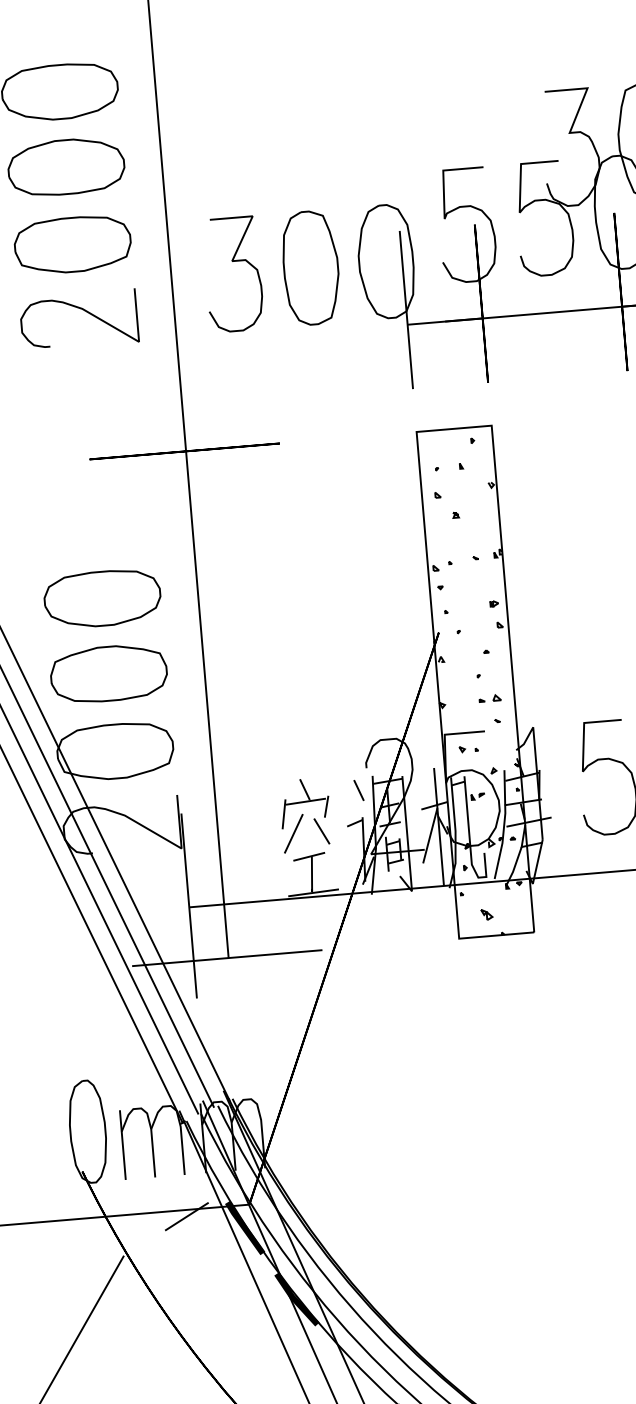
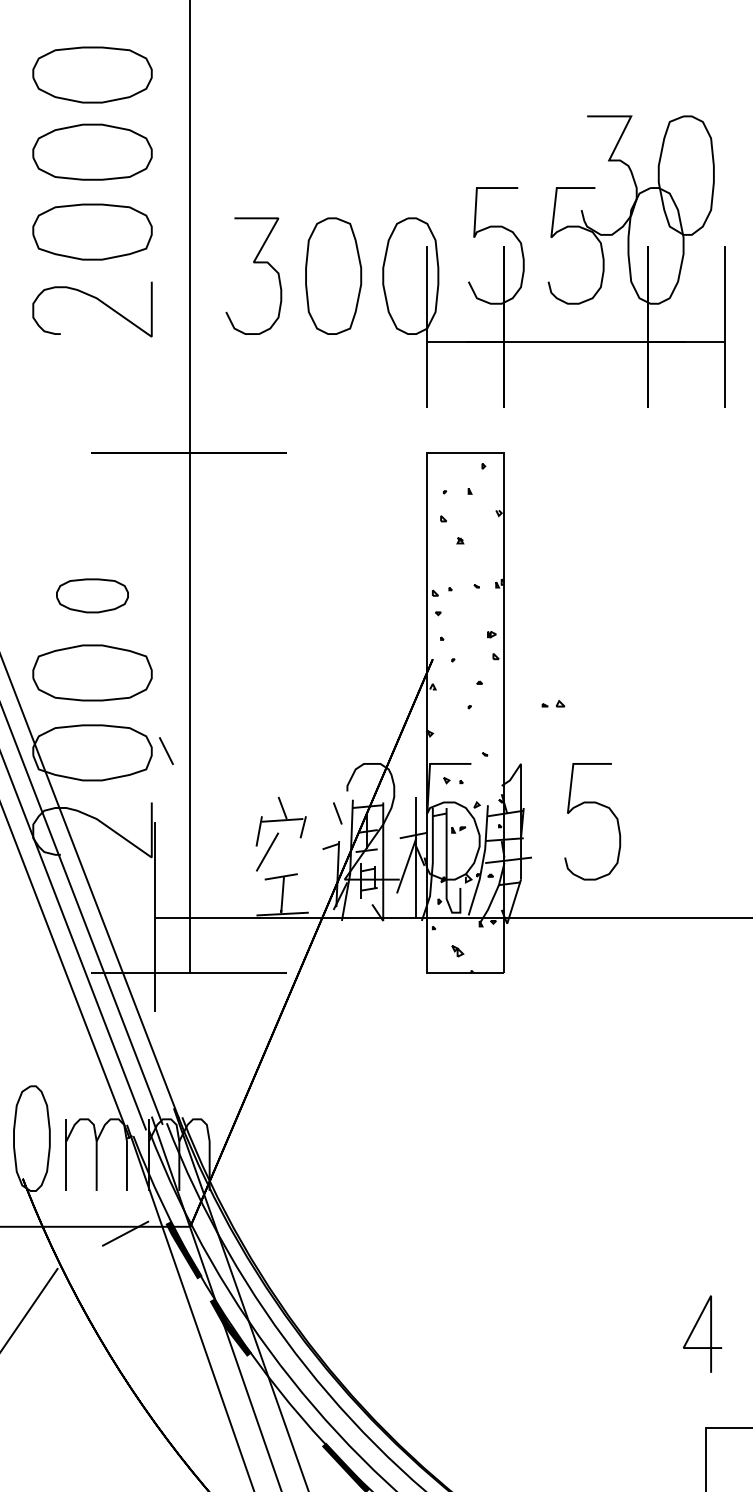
part: (102, 598) -> (92, 595), size x0.6
part: (490, 698) -> (553, 703), moved
line: (321, 830) -> (166, 750), moved

